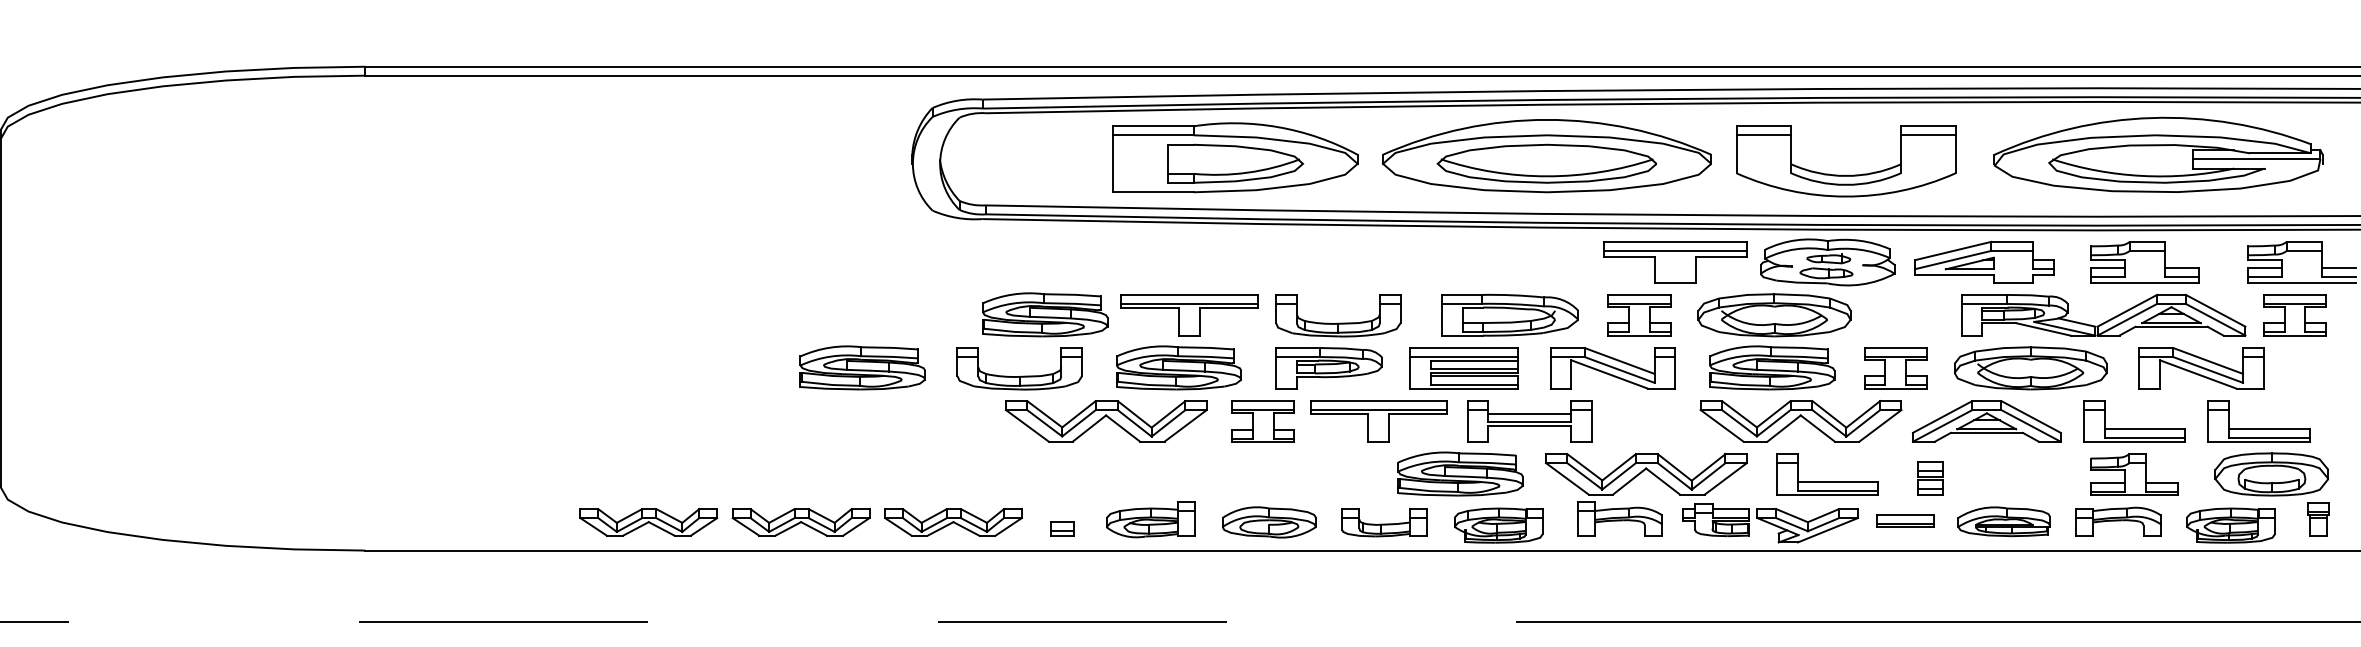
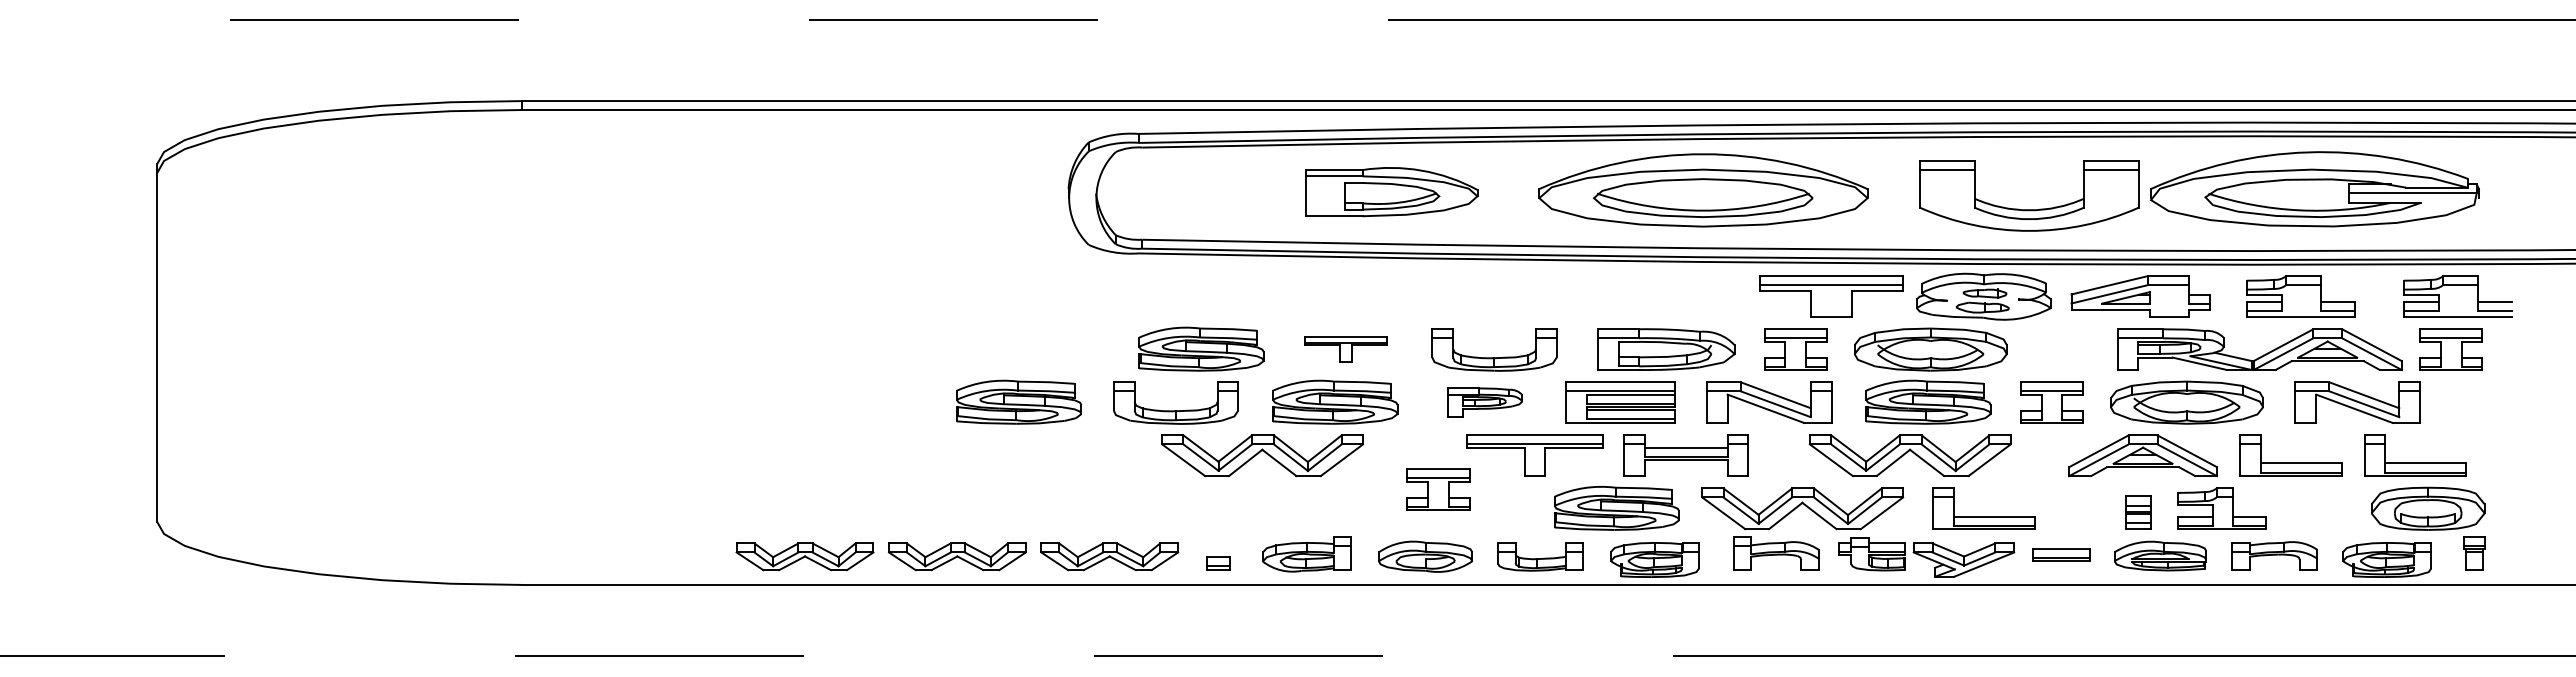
part: (1236, 157) -> (1392, 191), size x0.7
part: (1846, 175) -> (2029, 209), moved
part: (1189, 315) -> (1345, 349), size x0.6
part: (1328, 368) -> (1484, 402), size x0.7
part: (1263, 421) -> (1438, 489), moved
part: (1800, 421) -> (1909, 455), moved
part: (2134, 474) -> (2221, 508), moved
part: (1930, 478) -> (2138, 512), moved

